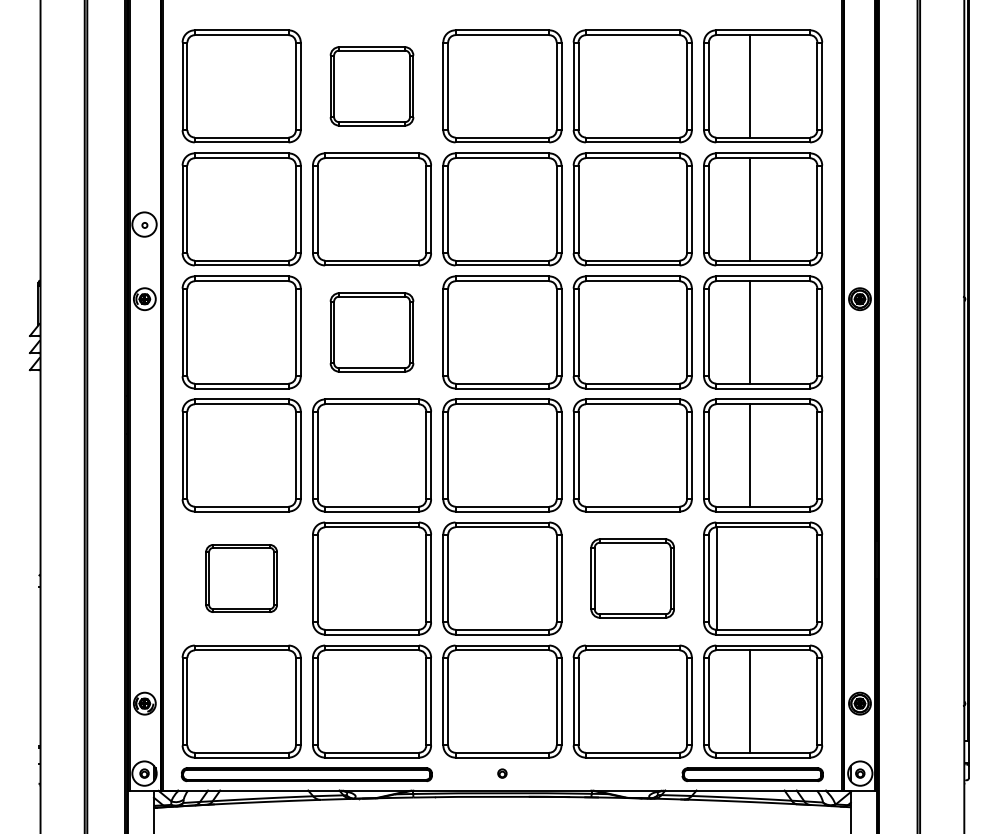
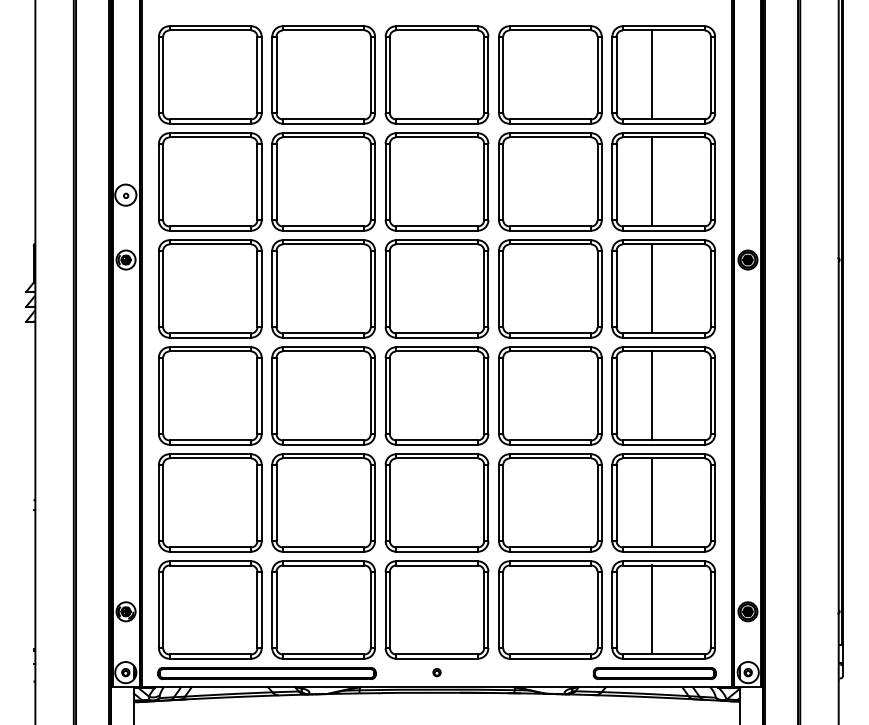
part: (371, 86) -> (323, 75), size x1.43
part: (371, 332) -> (323, 289), size x1.43
part: (241, 578) -> (210, 502), size x1.67
part: (632, 578) -> (550, 502), size x1.43
line: (716, 578) -> (651, 502), moved

